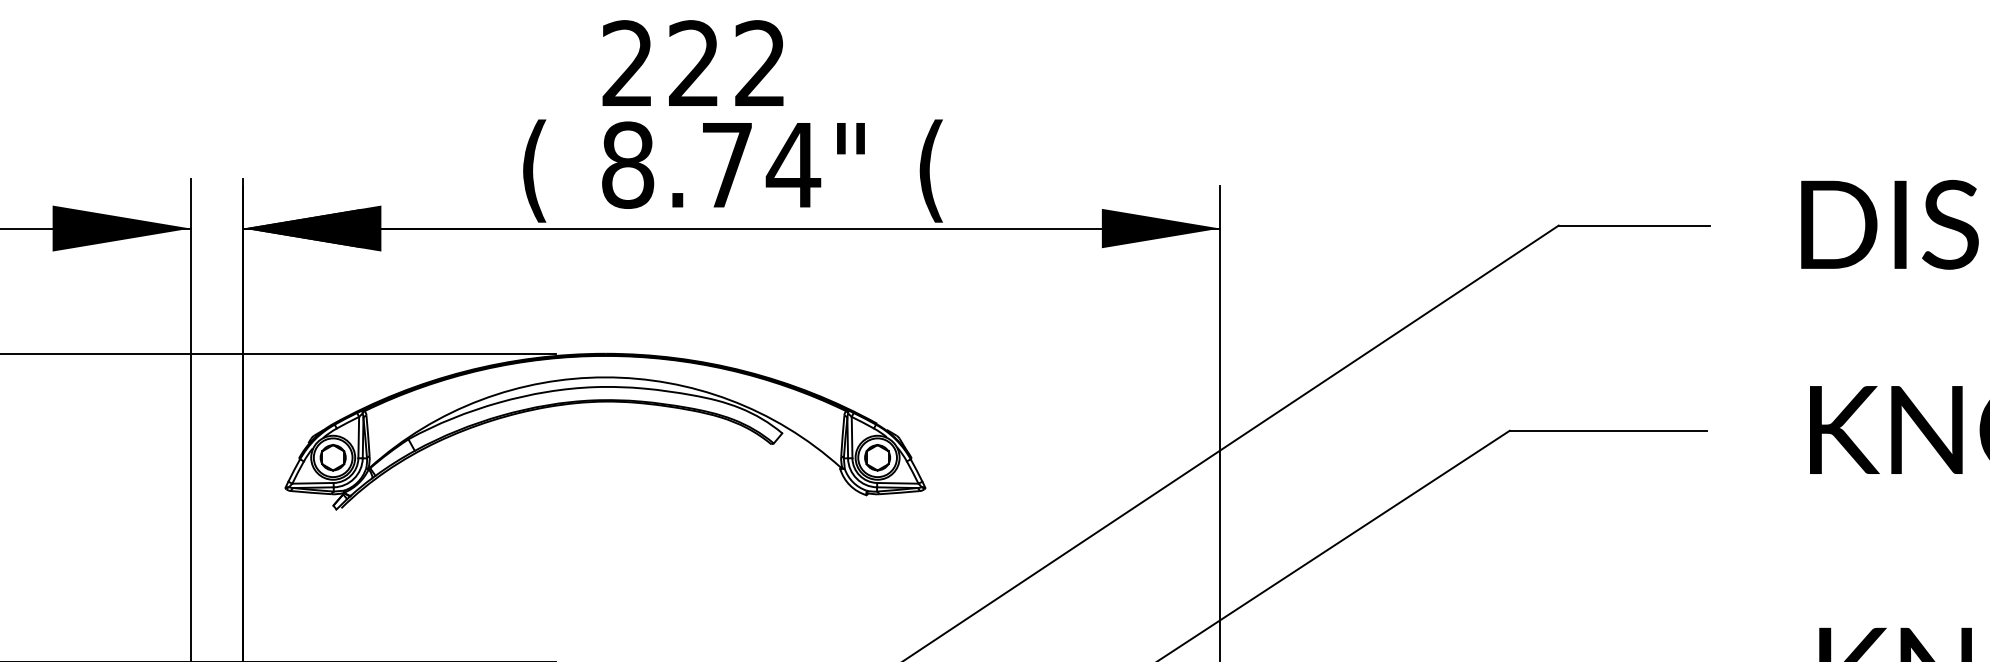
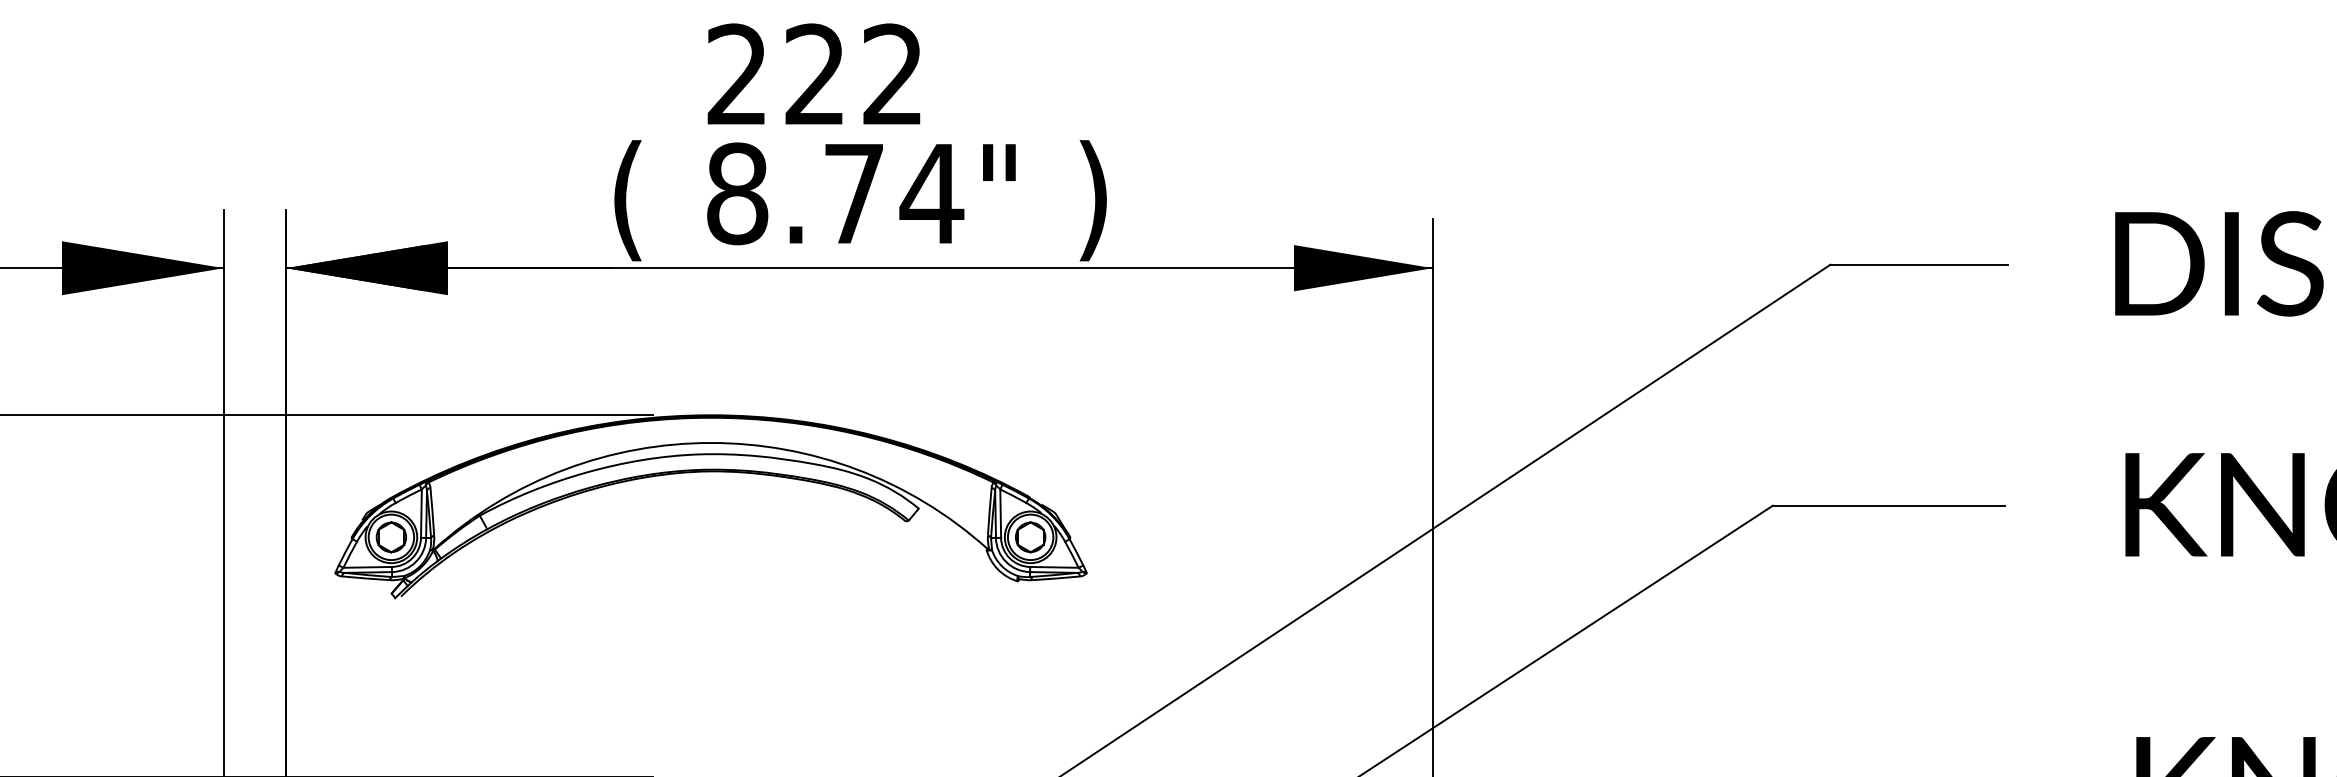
text: (930, 170) -> (1092, 200), ( -> )

